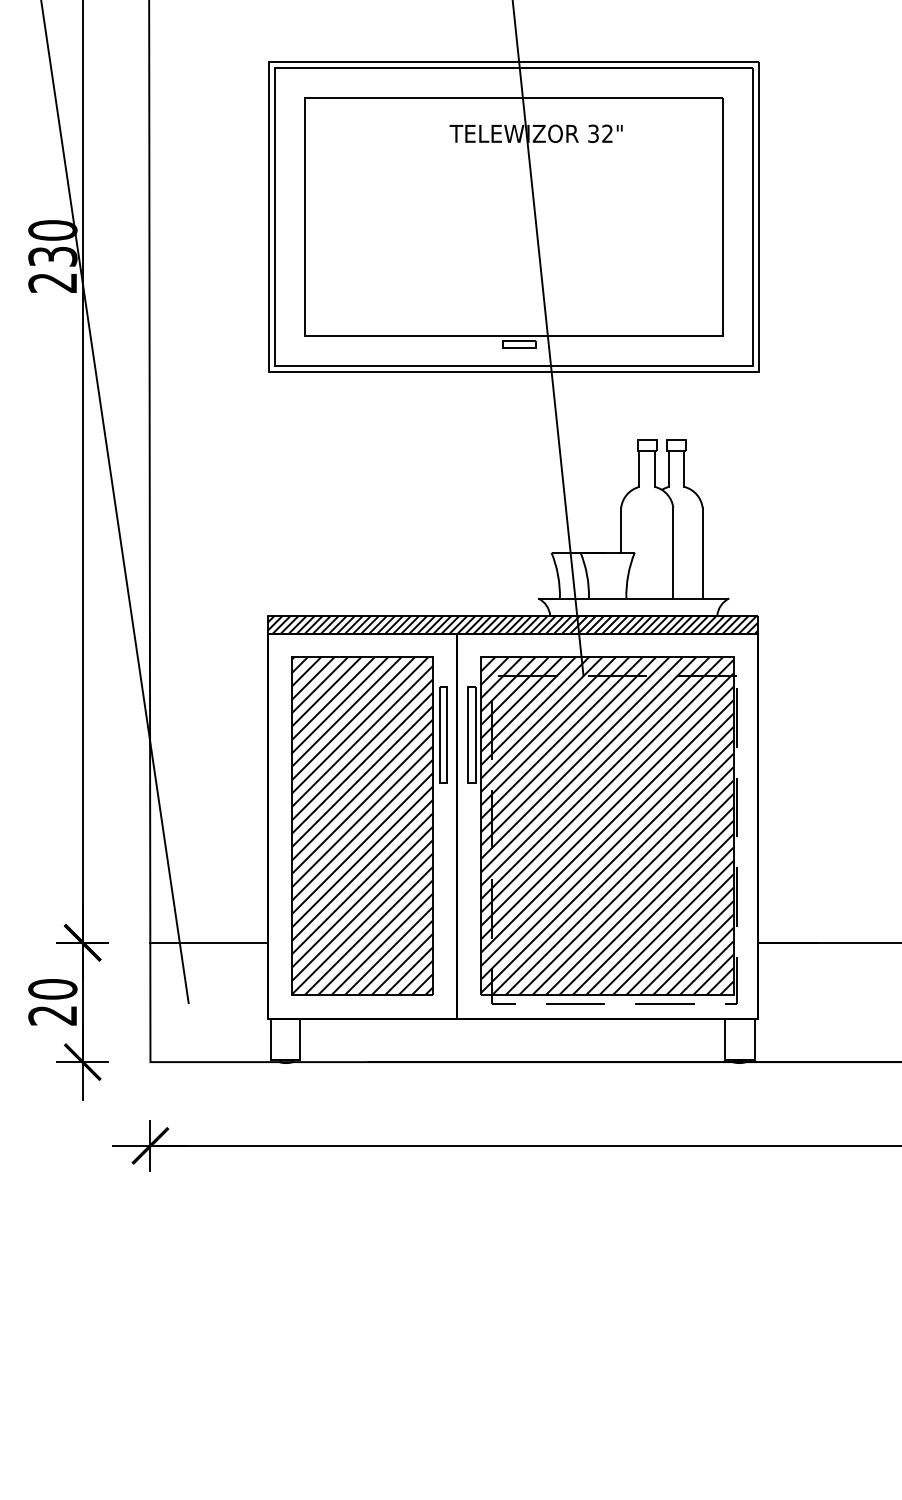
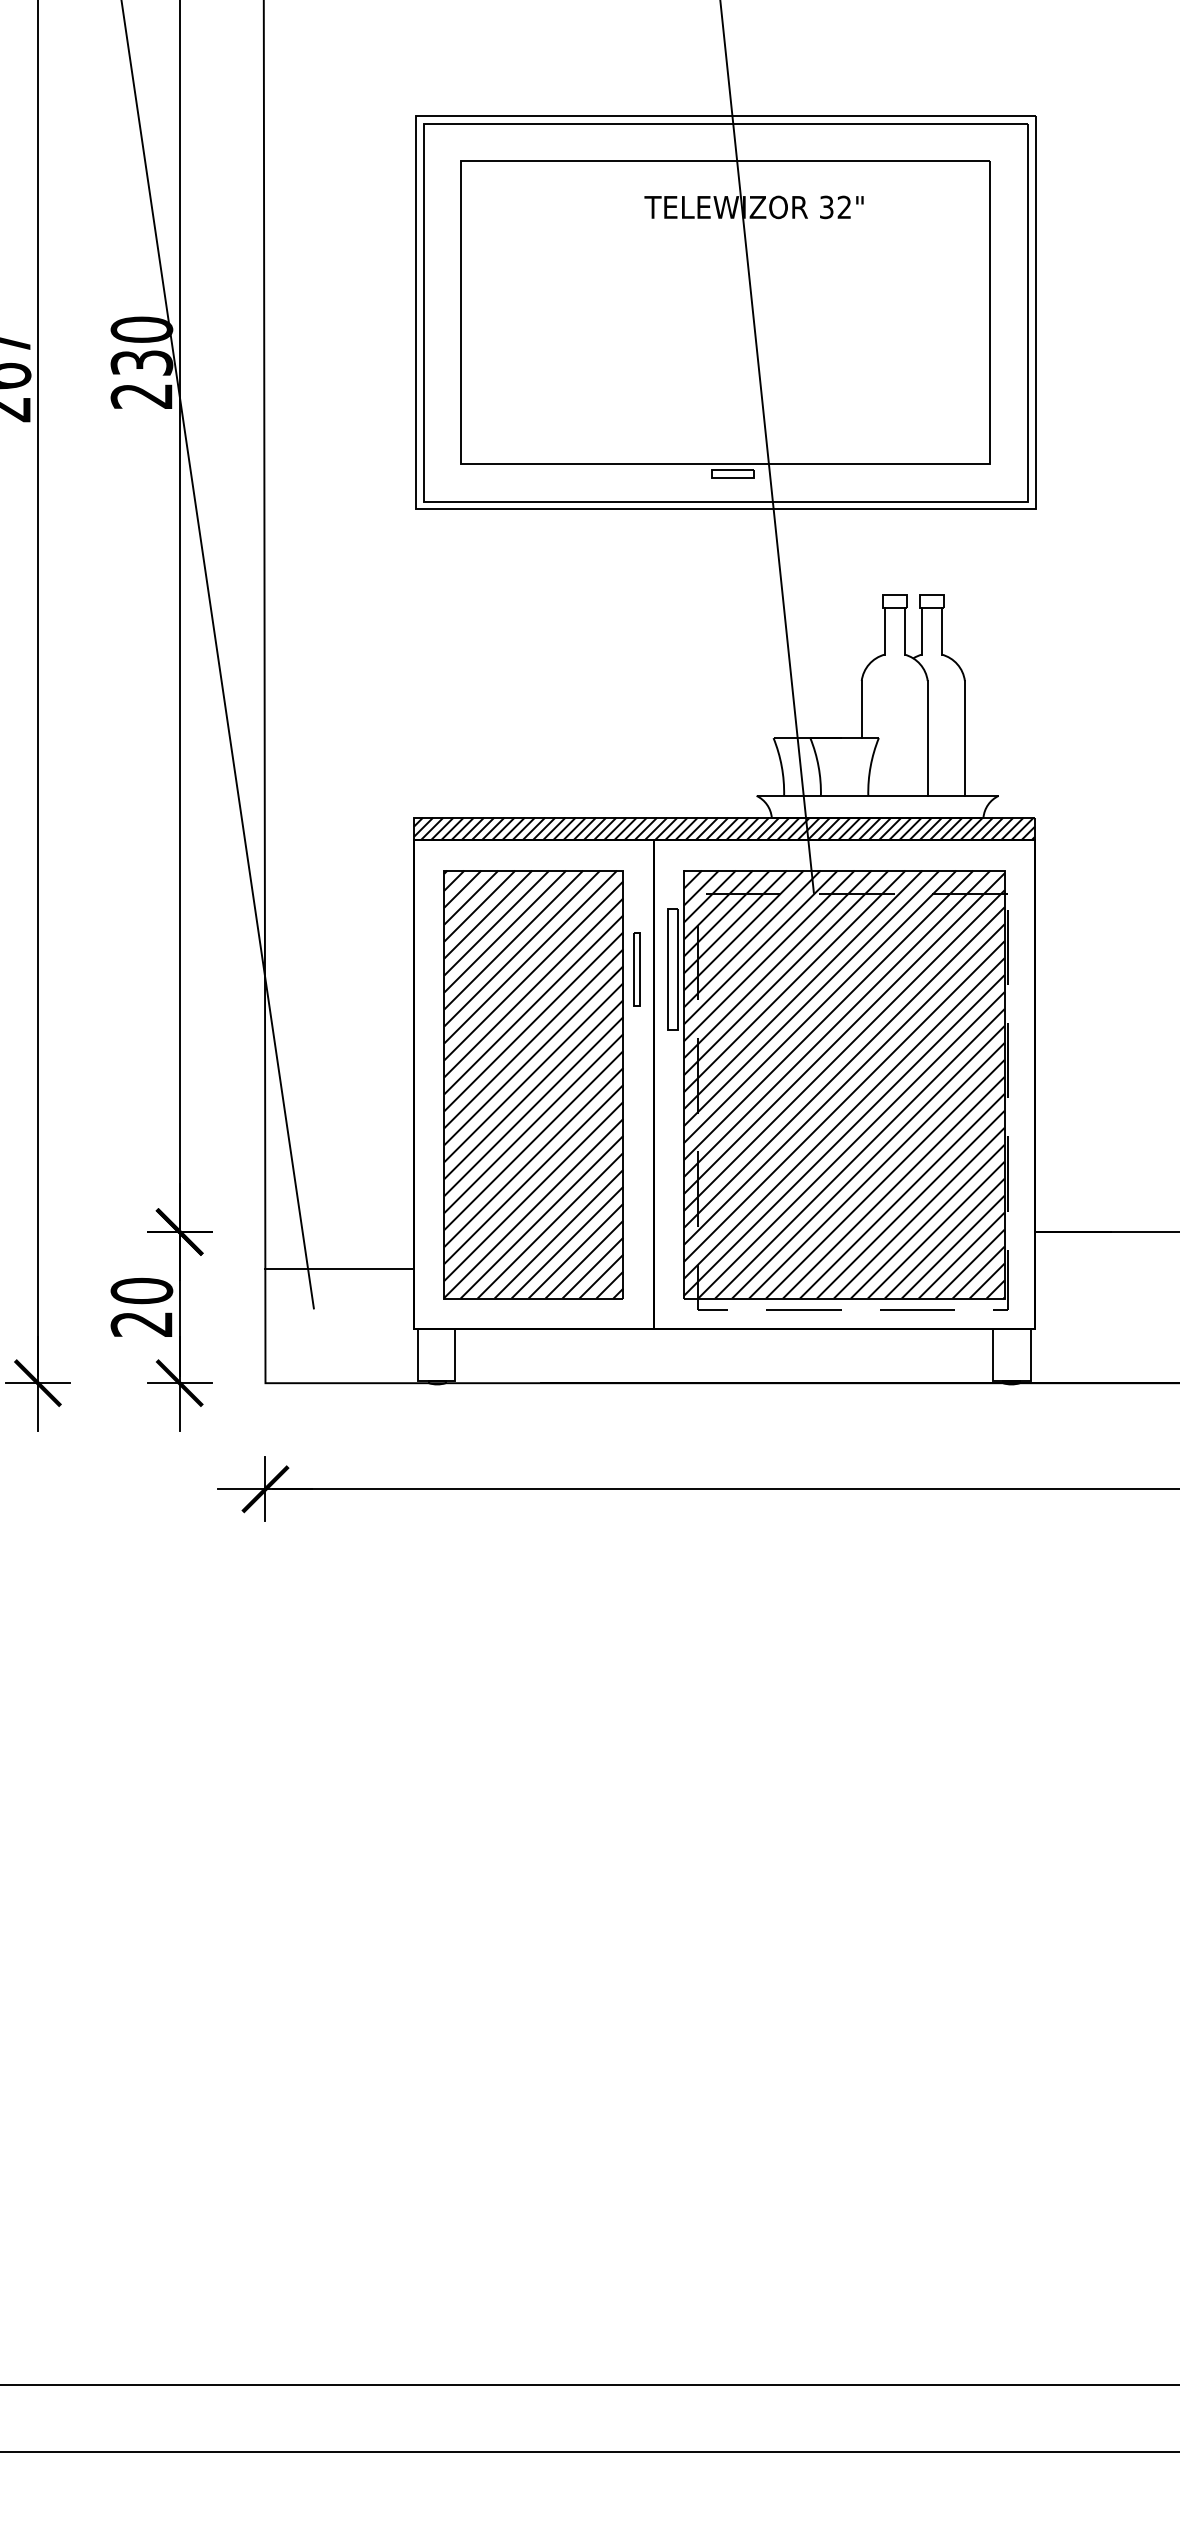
part: (443, 735) -> (636, 969), size x0.6
line: (208, 943) -> (339, 1269), moved

